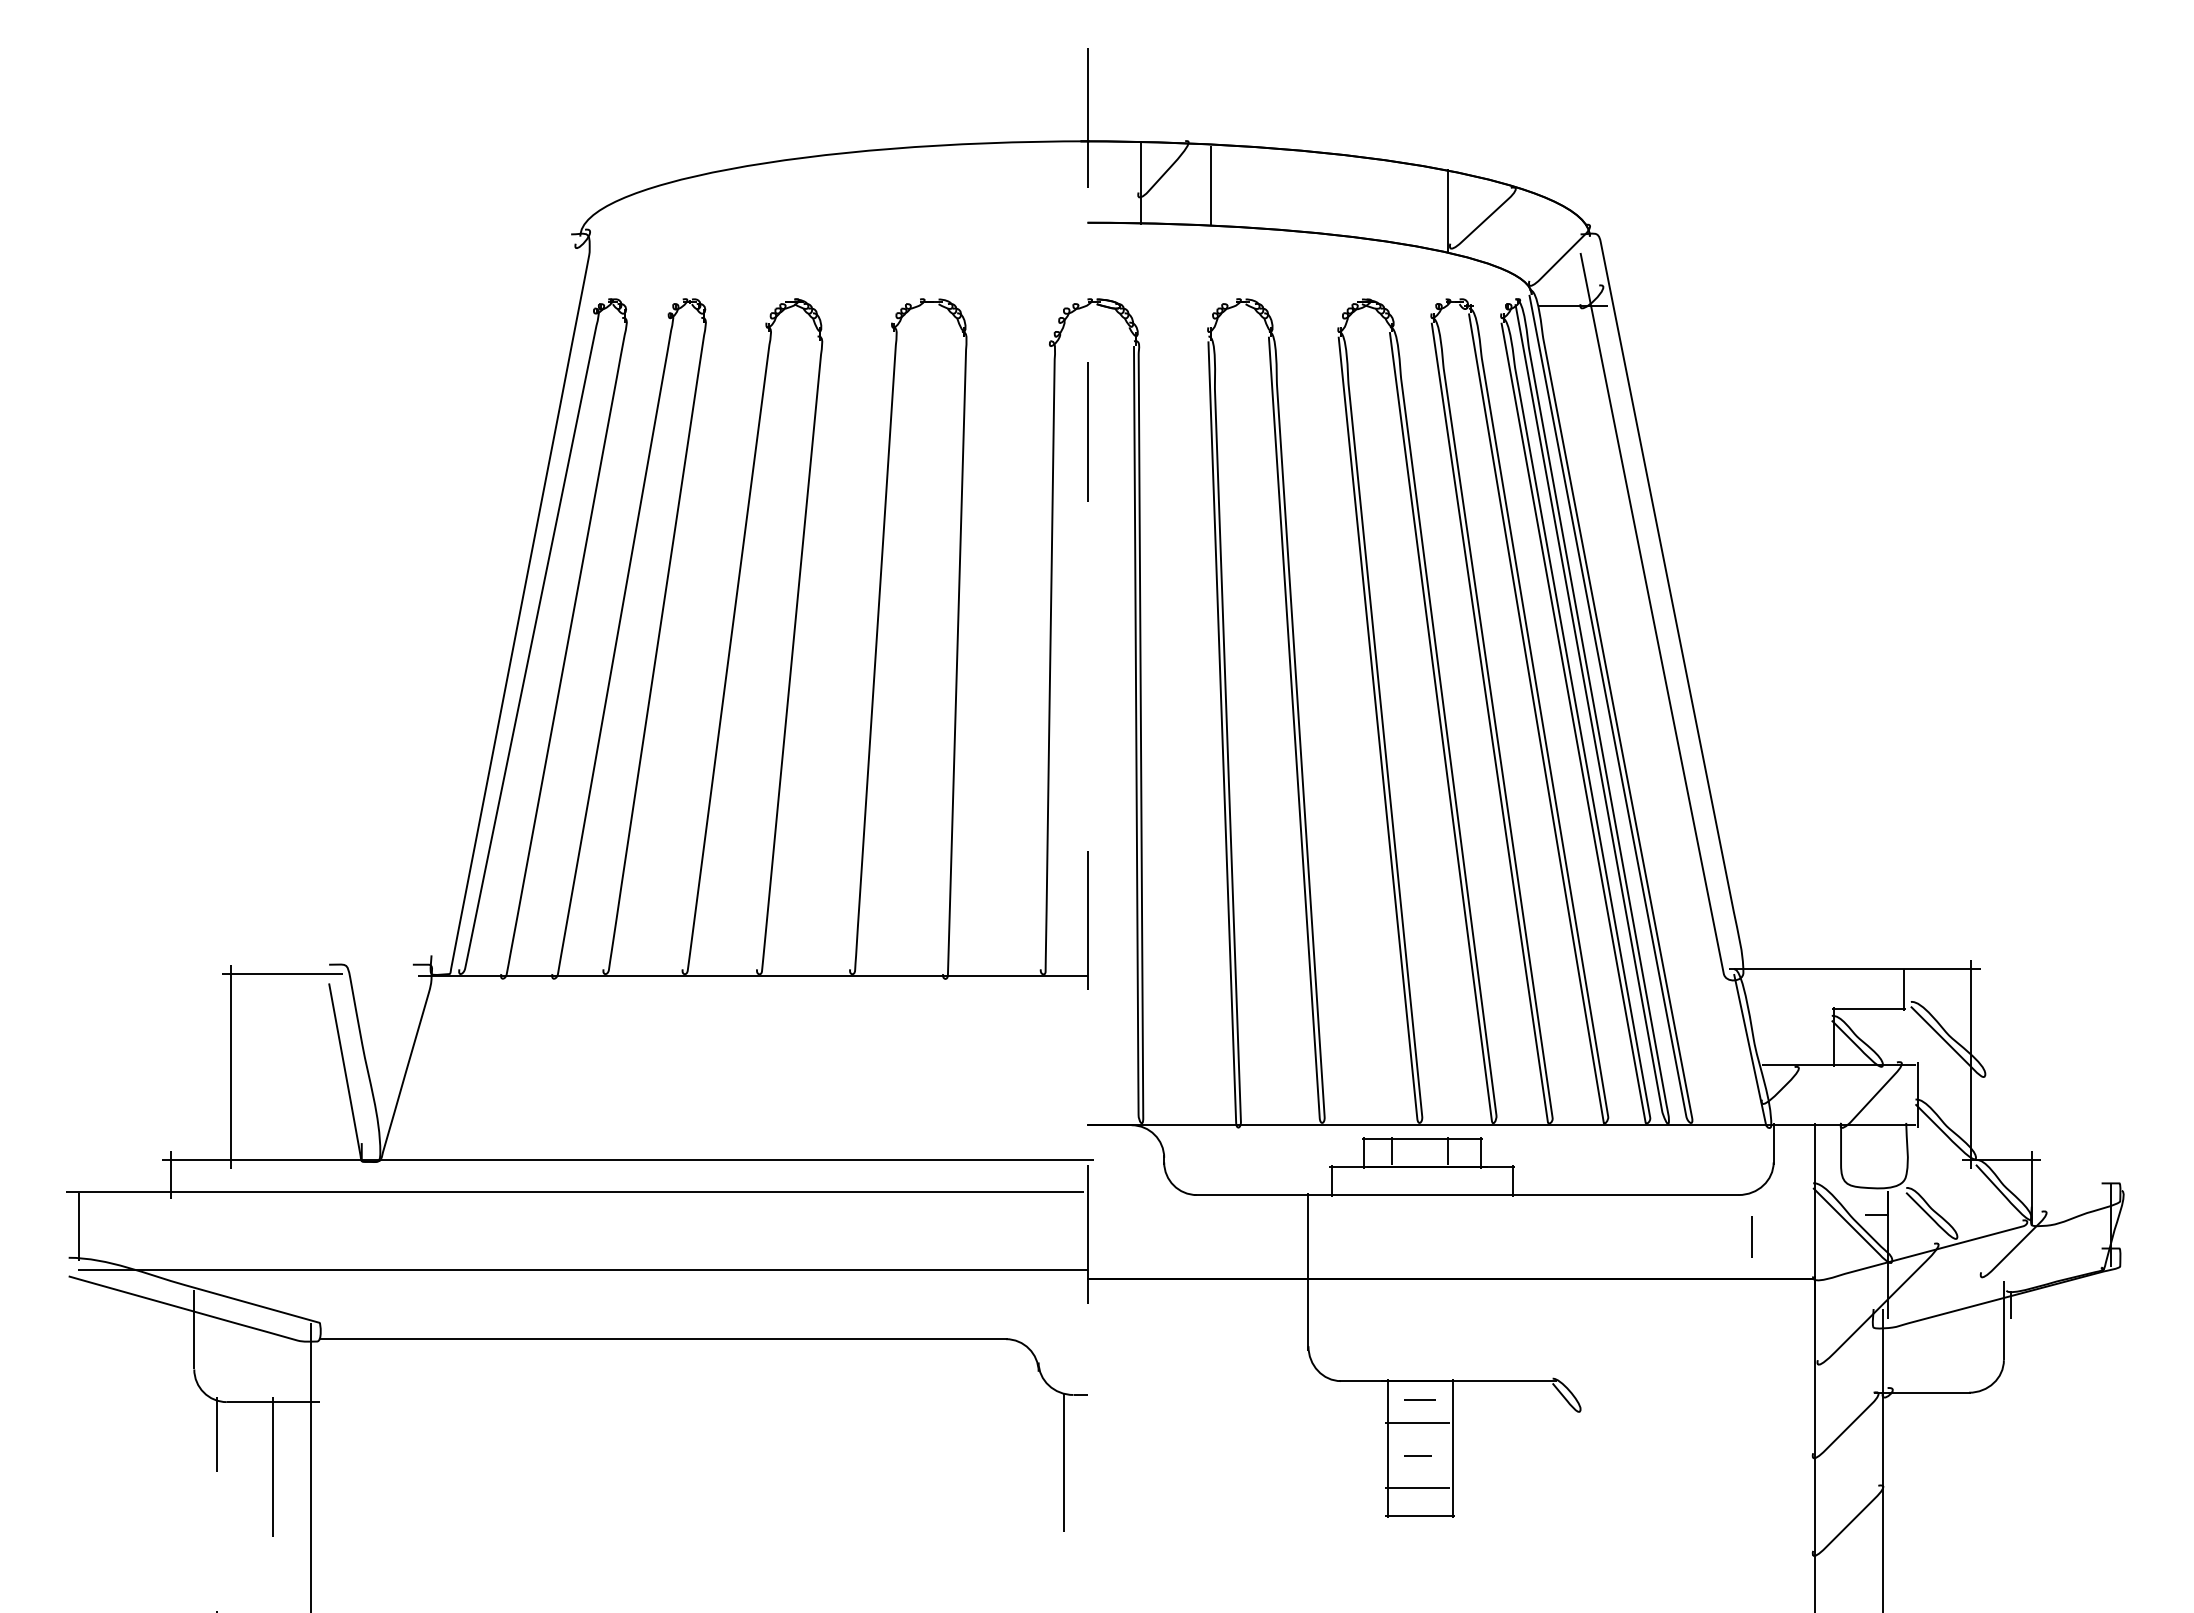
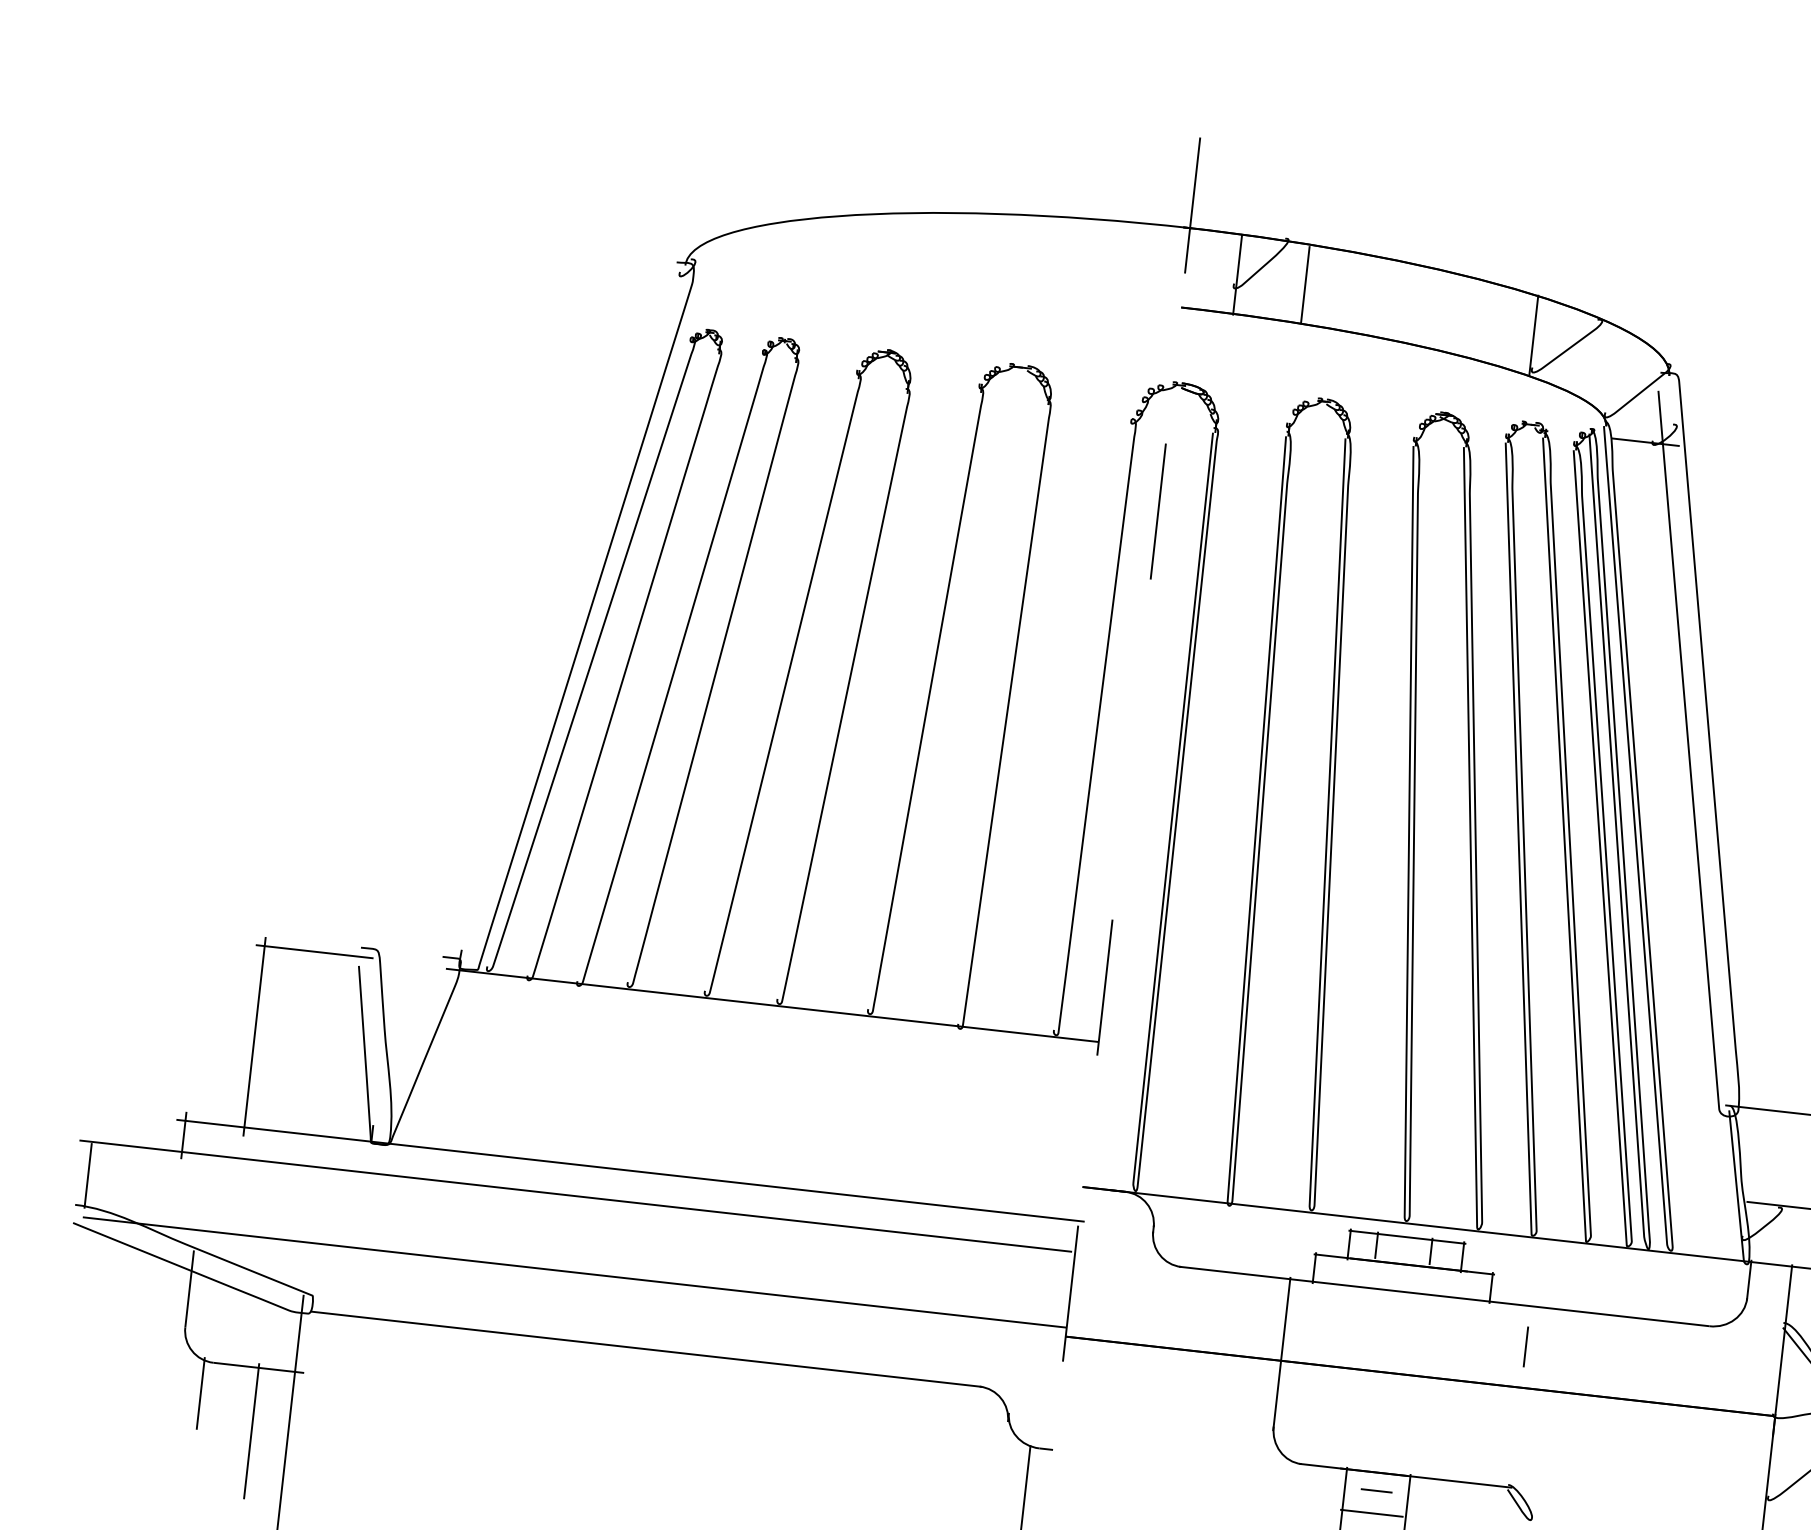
line: (1751, 1236) -> (1525, 1346), moved

